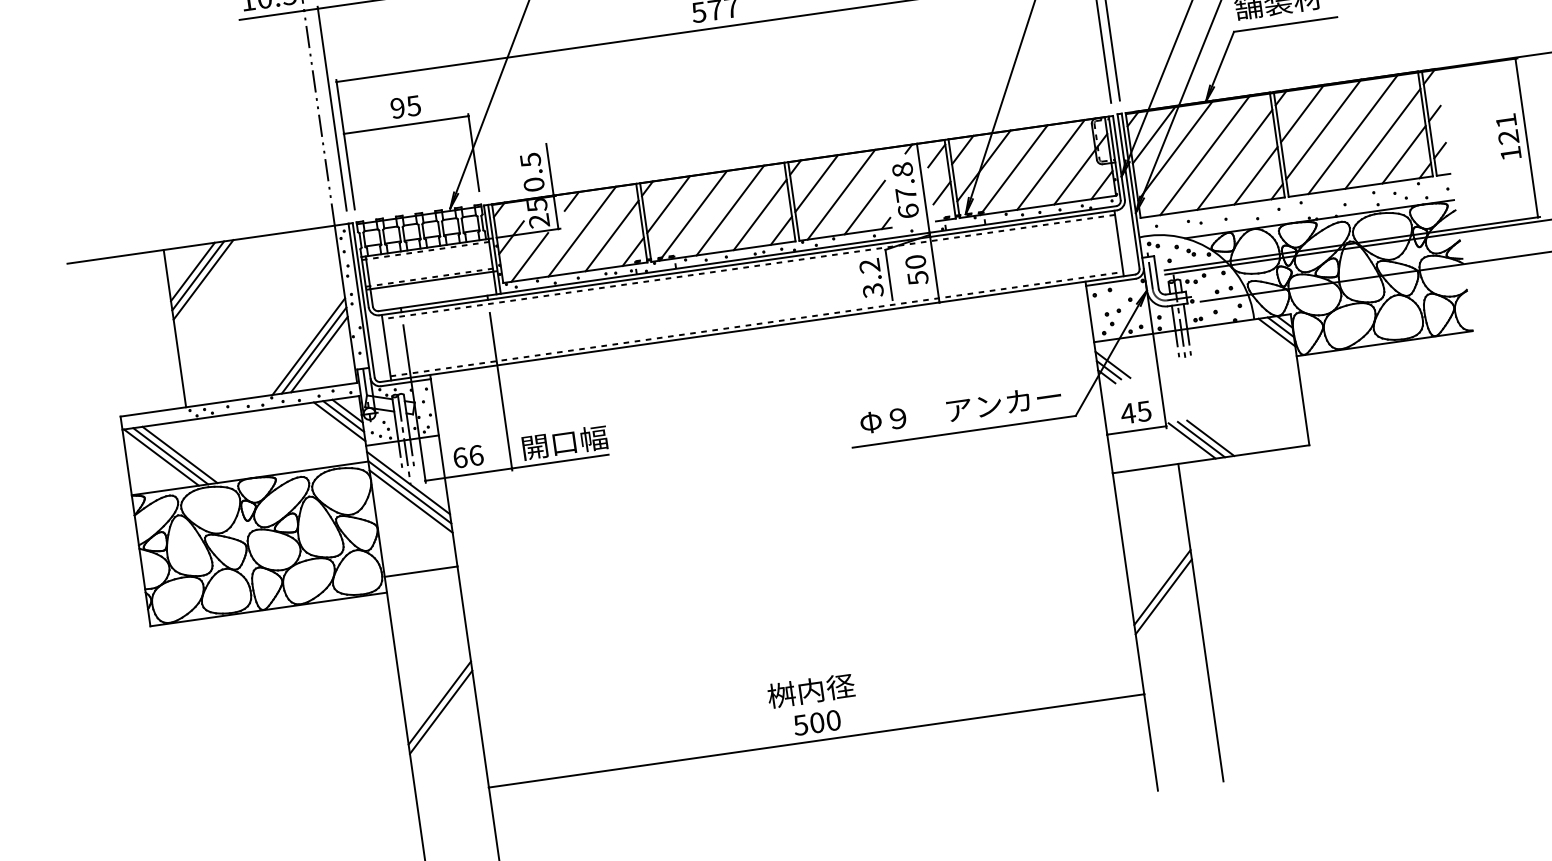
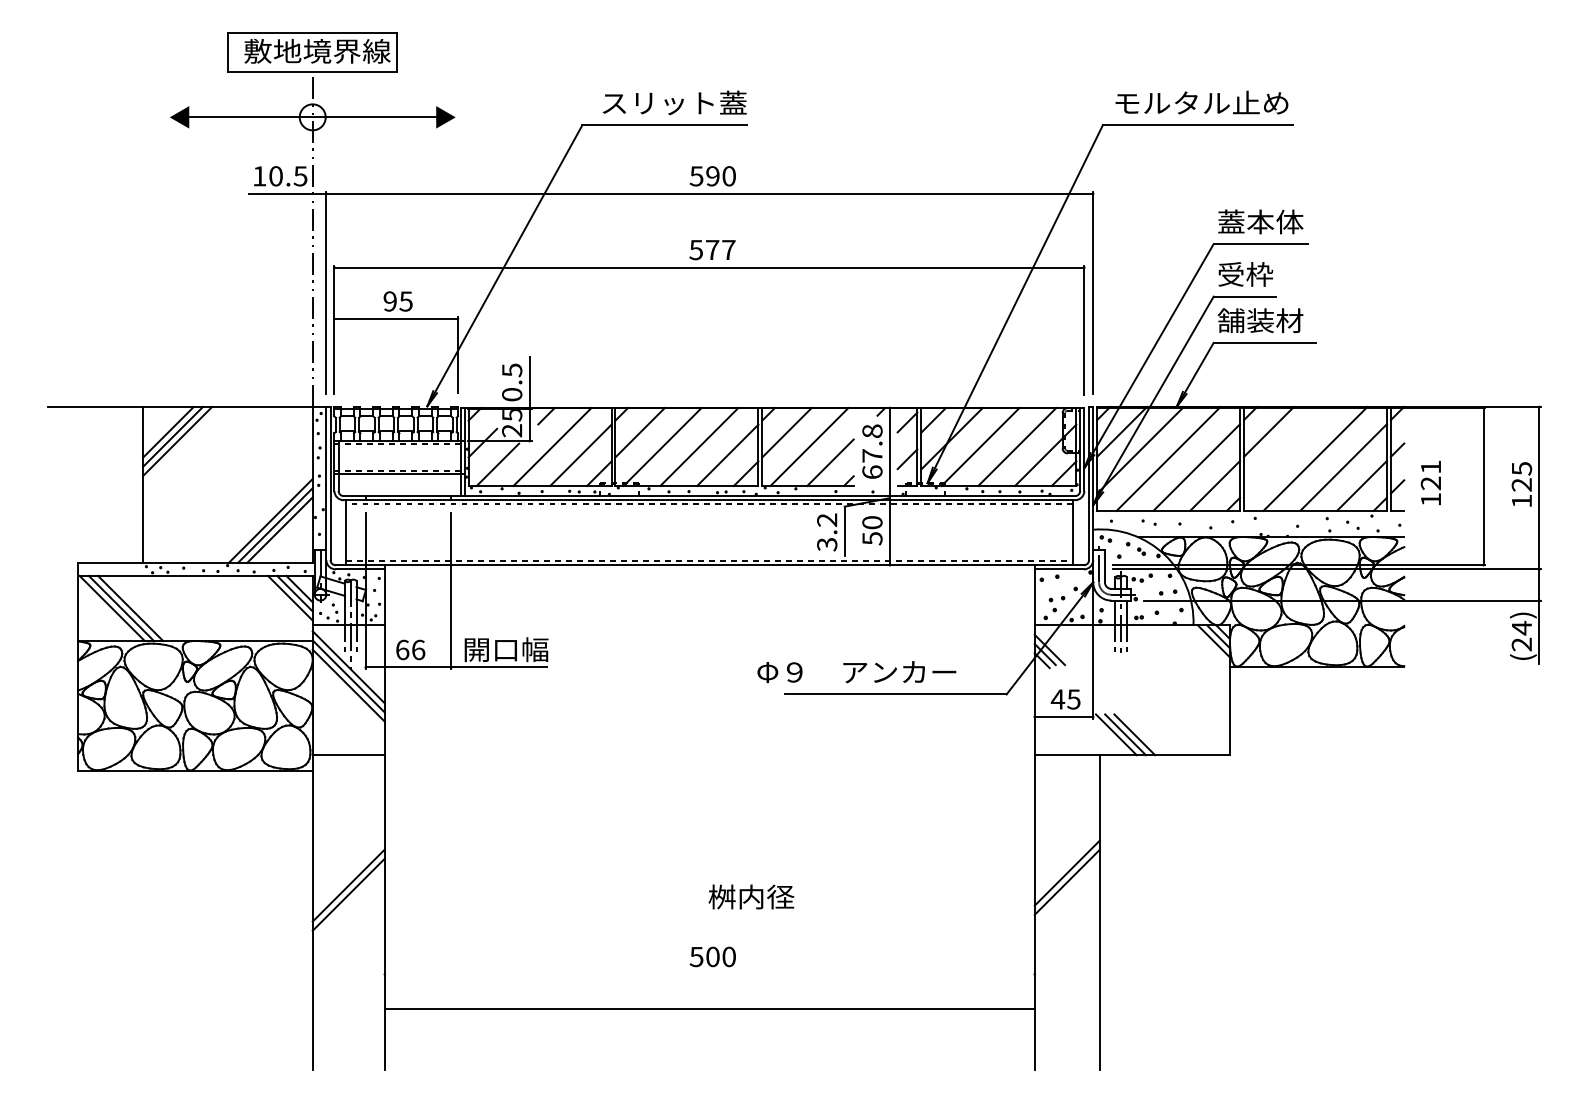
line: (1322, 128) -> (1286, 449), removed
text: (1508, 137) -> (1430, 483), moved
text: (960, 409) -> (856, 672), moved
text: (811, 690) -> (751, 896), moved
line: (816, 741) -> (709, 1009), moved

